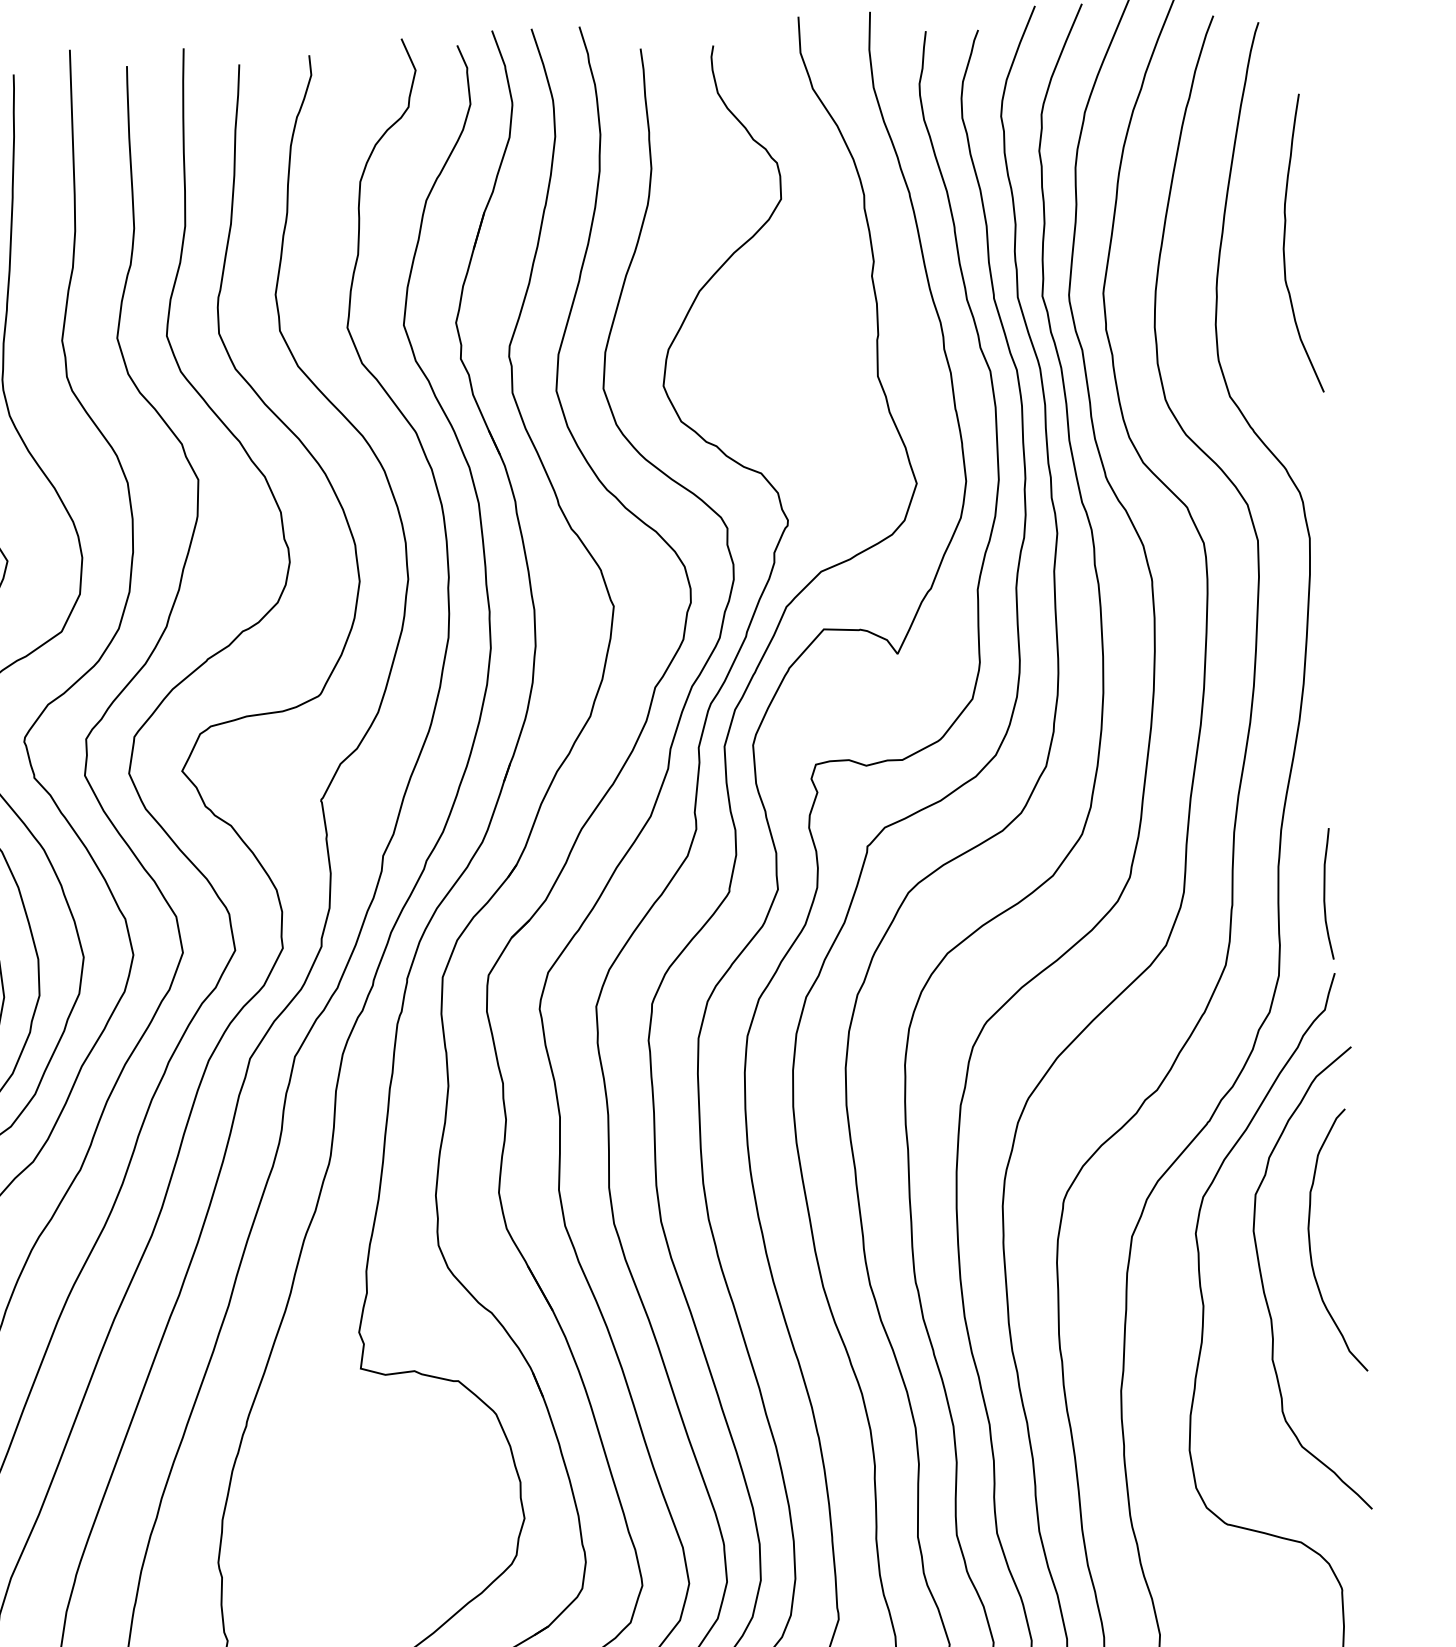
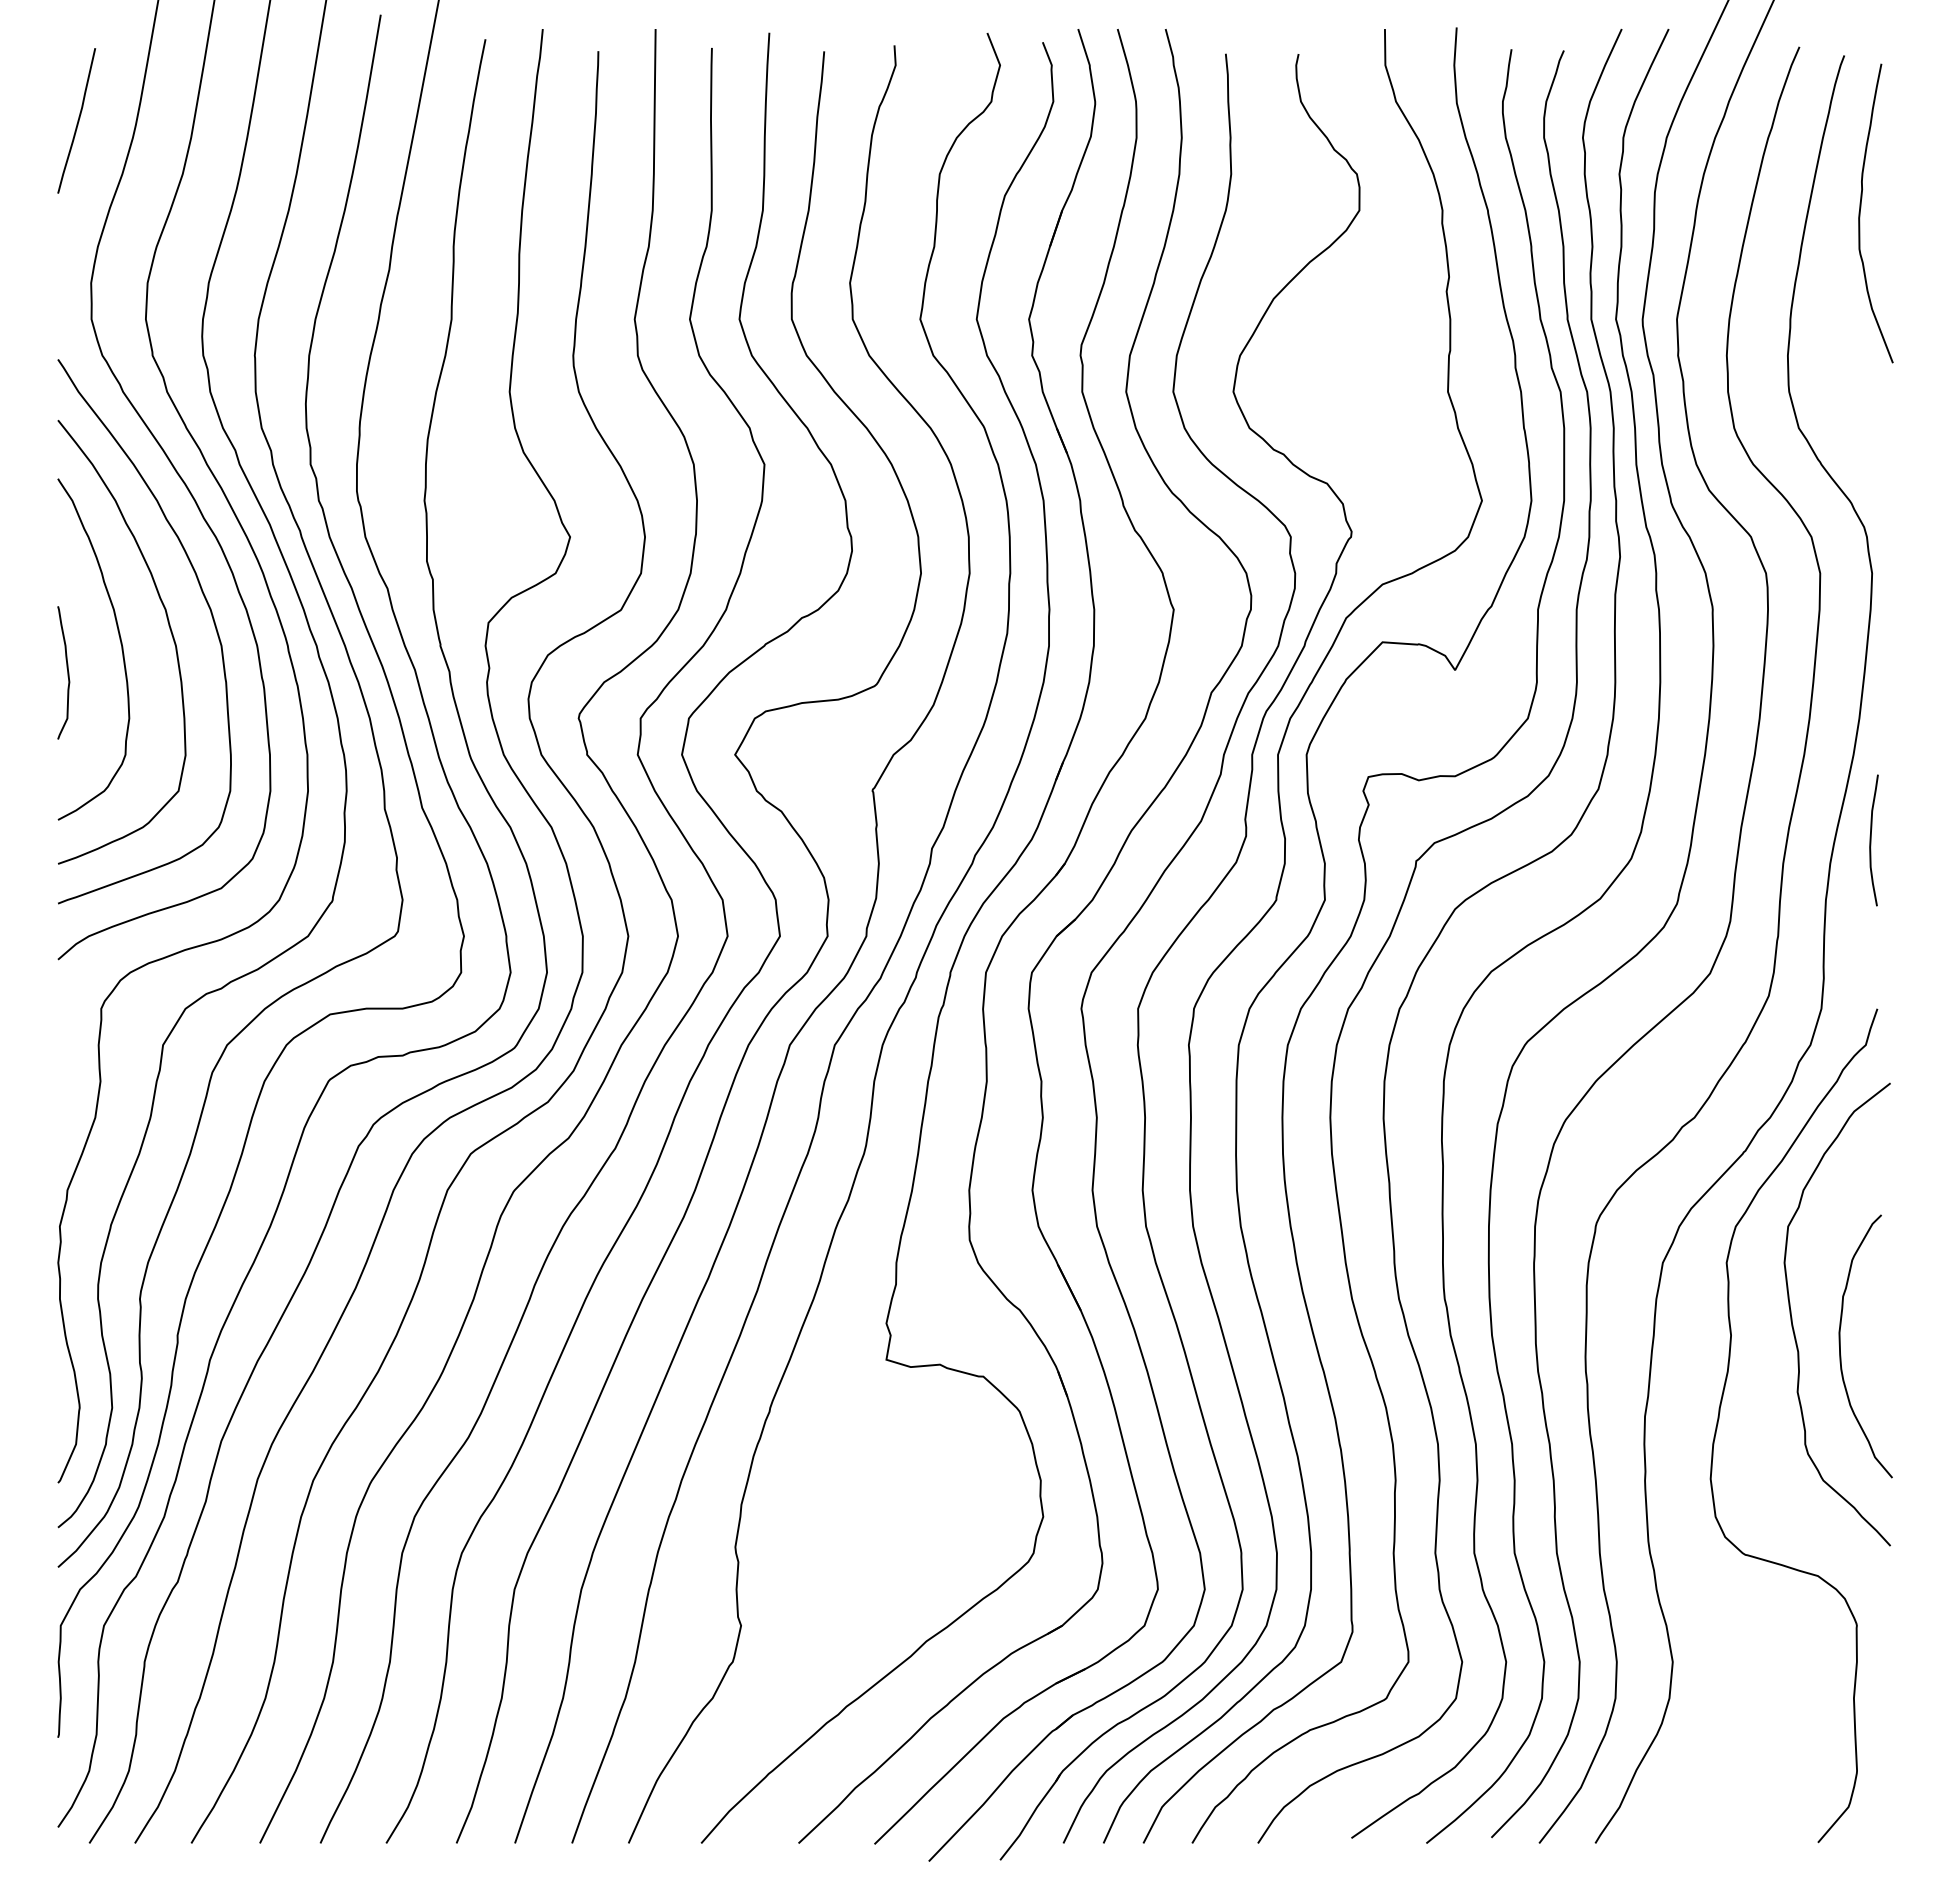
curve: (1285, 239) -> (1861, 208), moved
curve: (1325, 894) -> (1871, 840), moved
curve: (1310, 1242) -> (1840, 1346), moved

